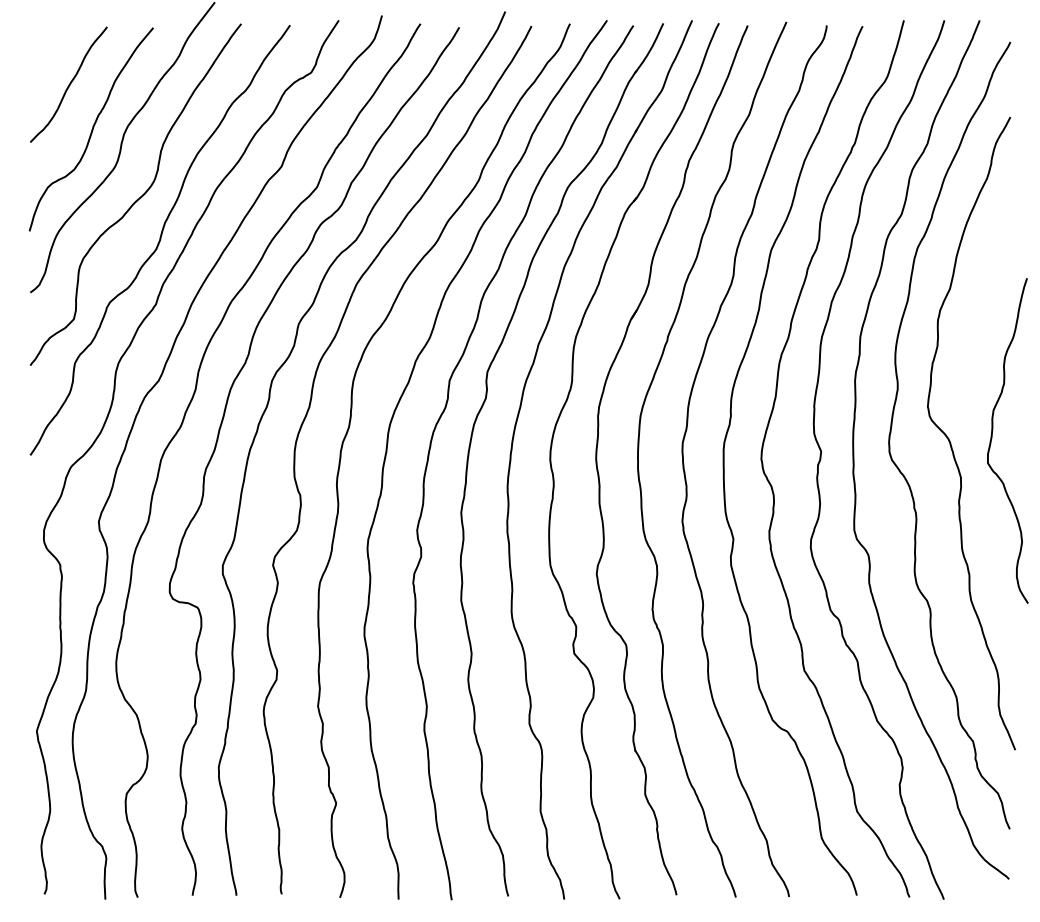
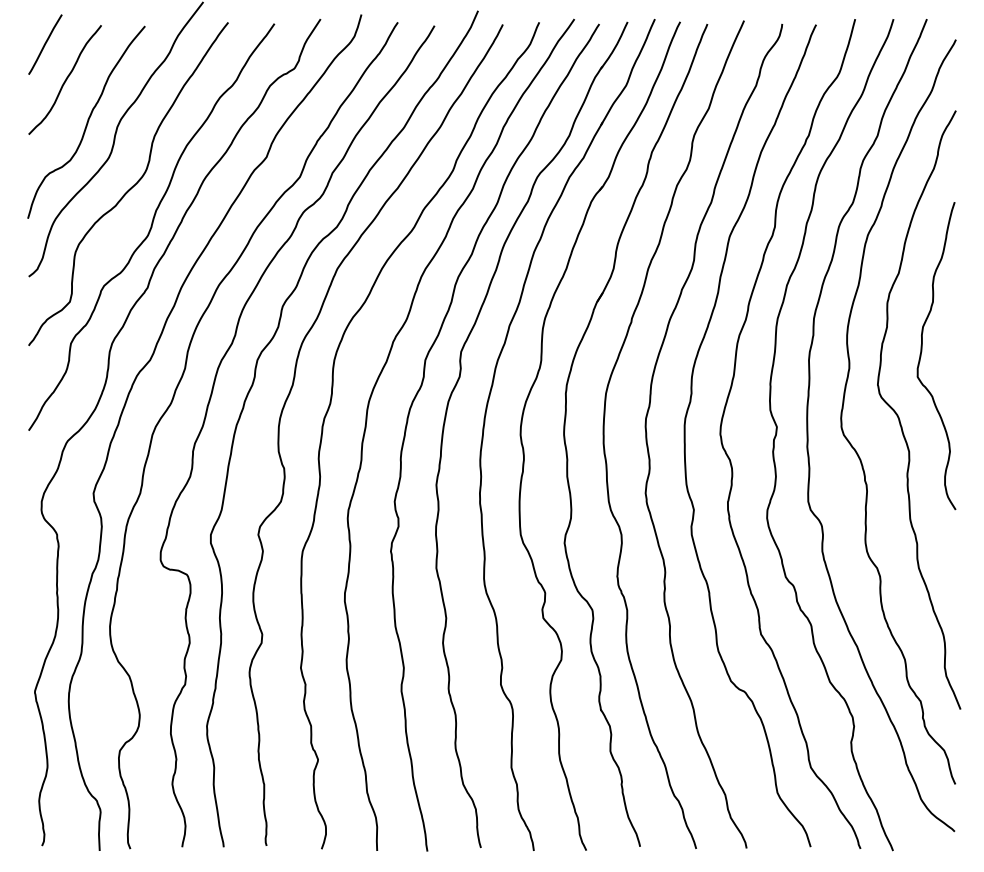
line: (48, 47) -> (45, 44), added
curve: (993, 436) -> (922, 351), moved

